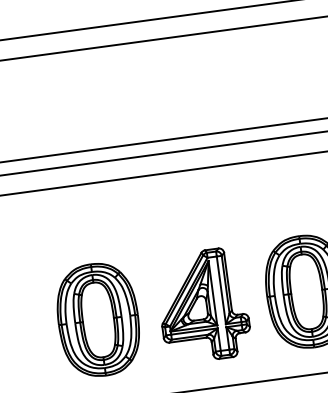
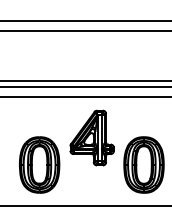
part: (201, 304) -> (91, 137), moved

